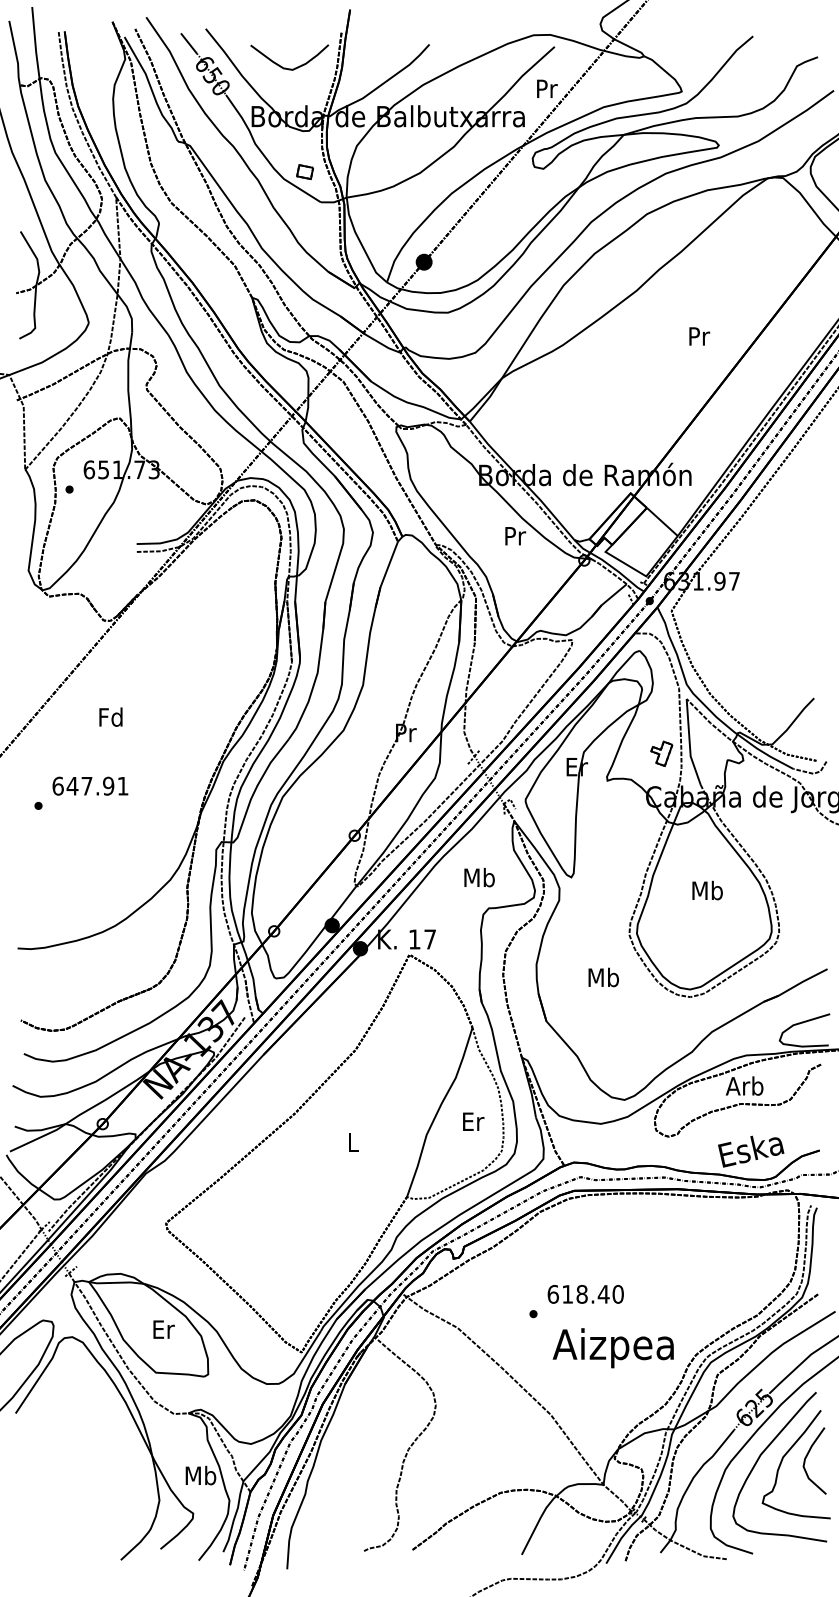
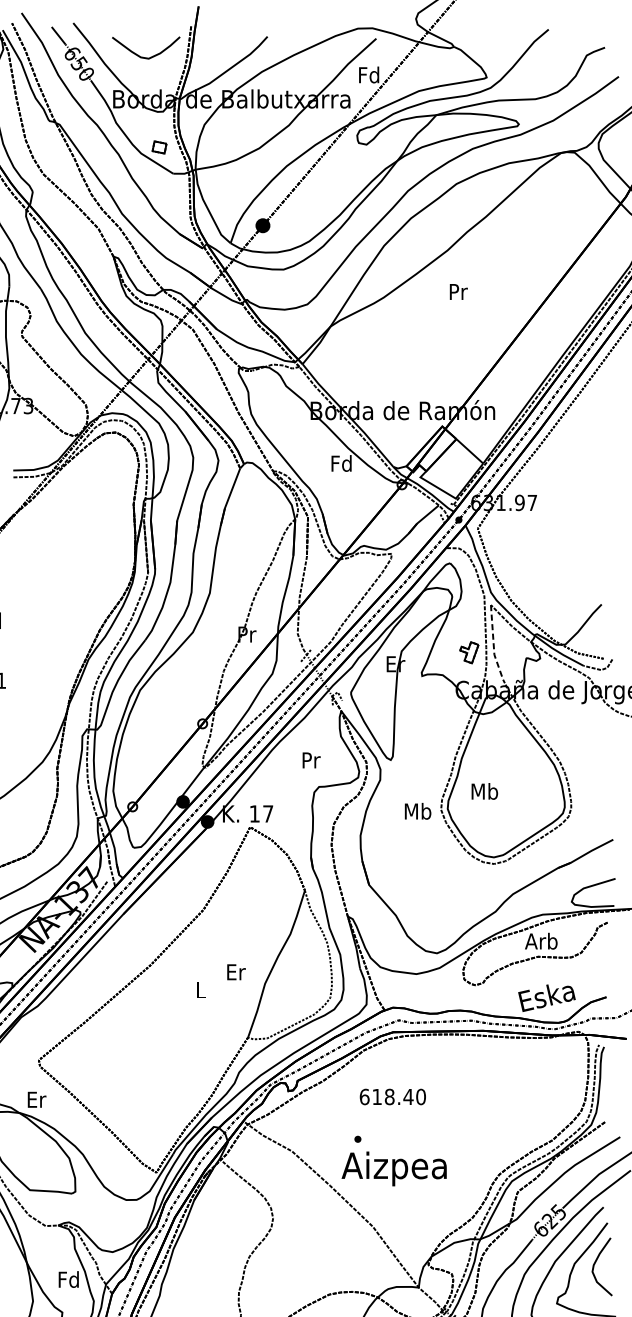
text: (545, 88) -> (368, 74), Pr -> Fd
text: (699, 336) -> (458, 291), moved
text: (514, 535) -> (341, 463), Pr -> Fd
line: (689, 743) -> (493, 643), solid -> dashed
text: (479, 877) -> (311, 760), Mb -> Pr
text: (707, 890) -> (484, 791), moved
text: (603, 977) -> (417, 811), moved
text: (473, 1121) -> (236, 972), moved
text: (585, 1294) -> (392, 1097), moved
text: (163, 1329) -> (36, 1099), moved
text: (612, 1348) -> (393, 1169), moved
text: (200, 1475) -> (68, 1279), Mb -> Fd

